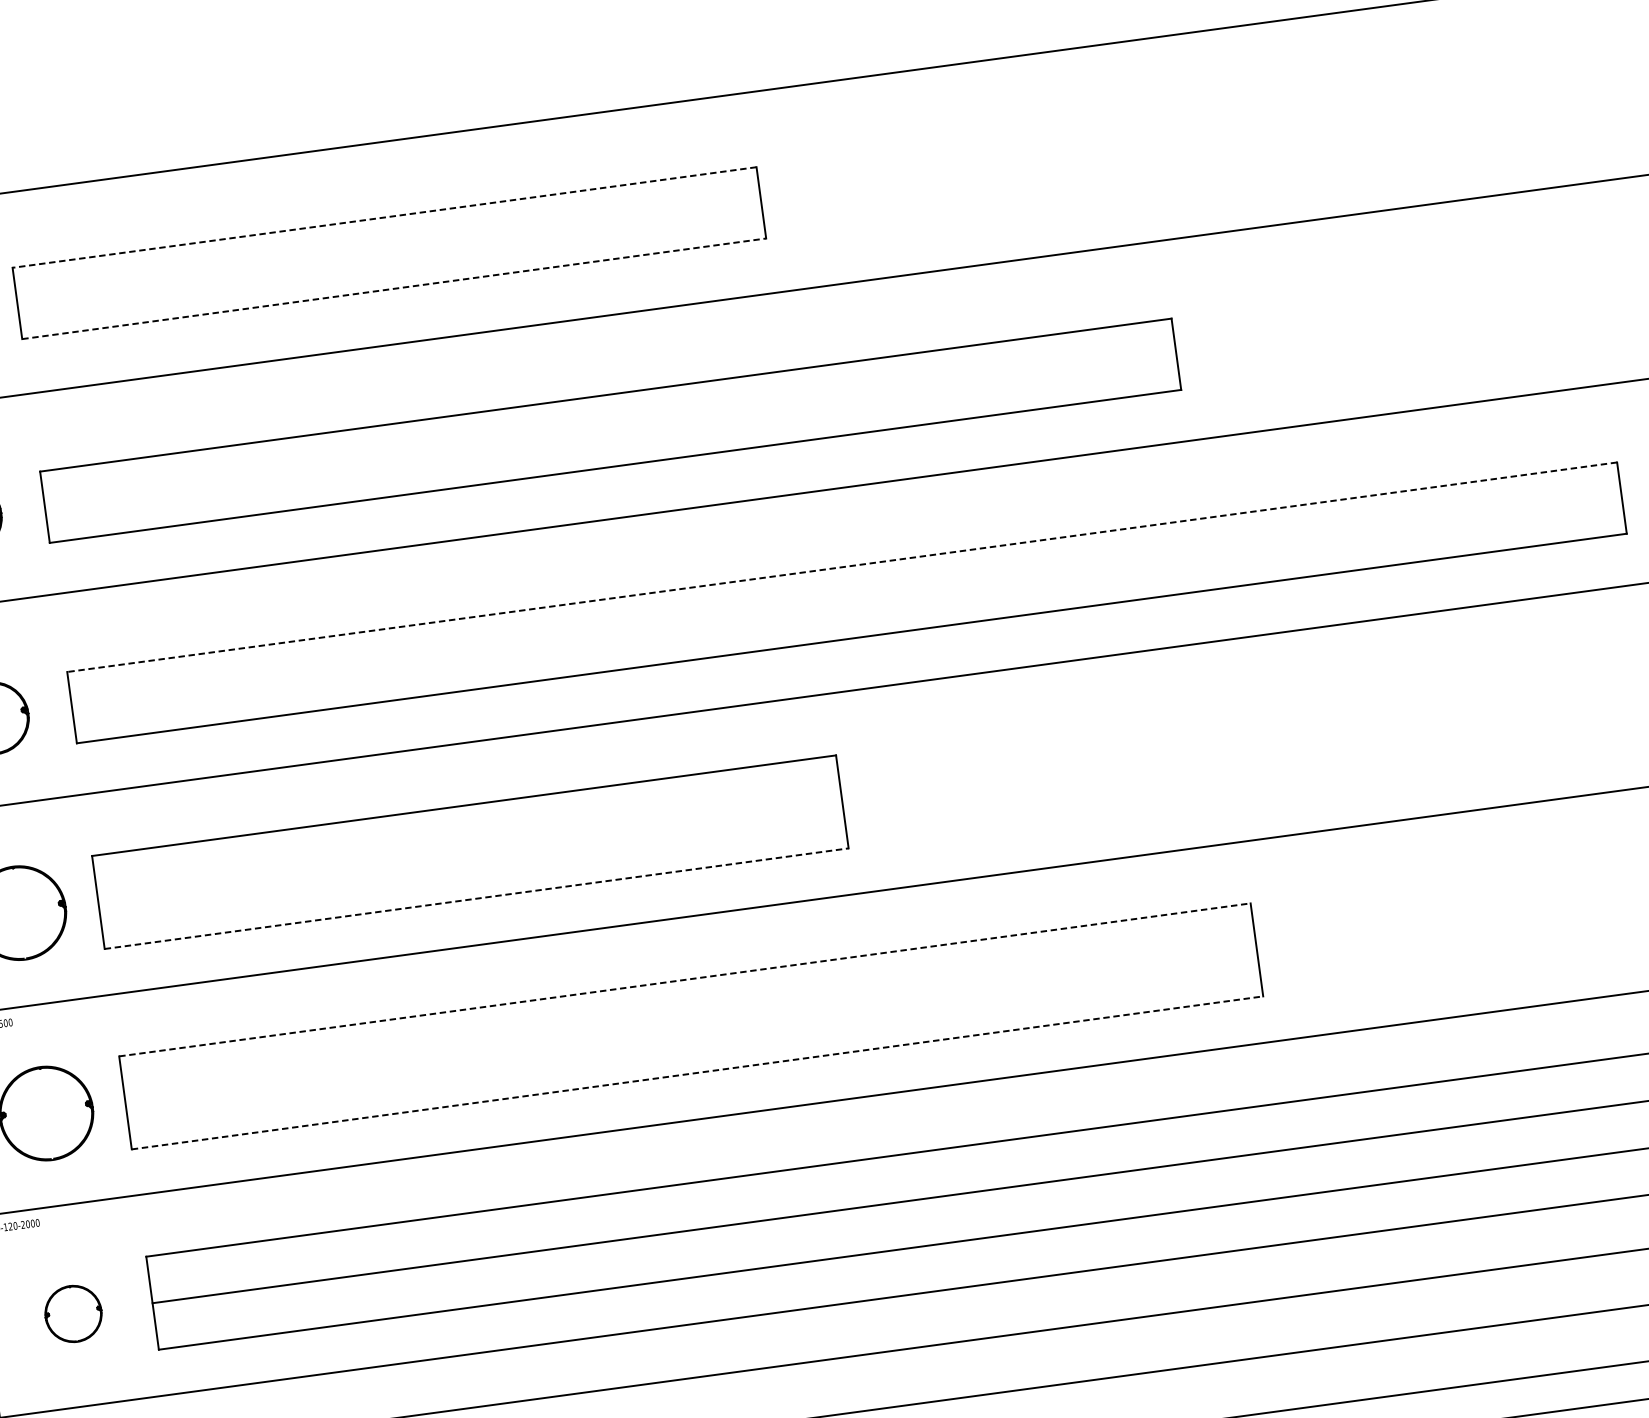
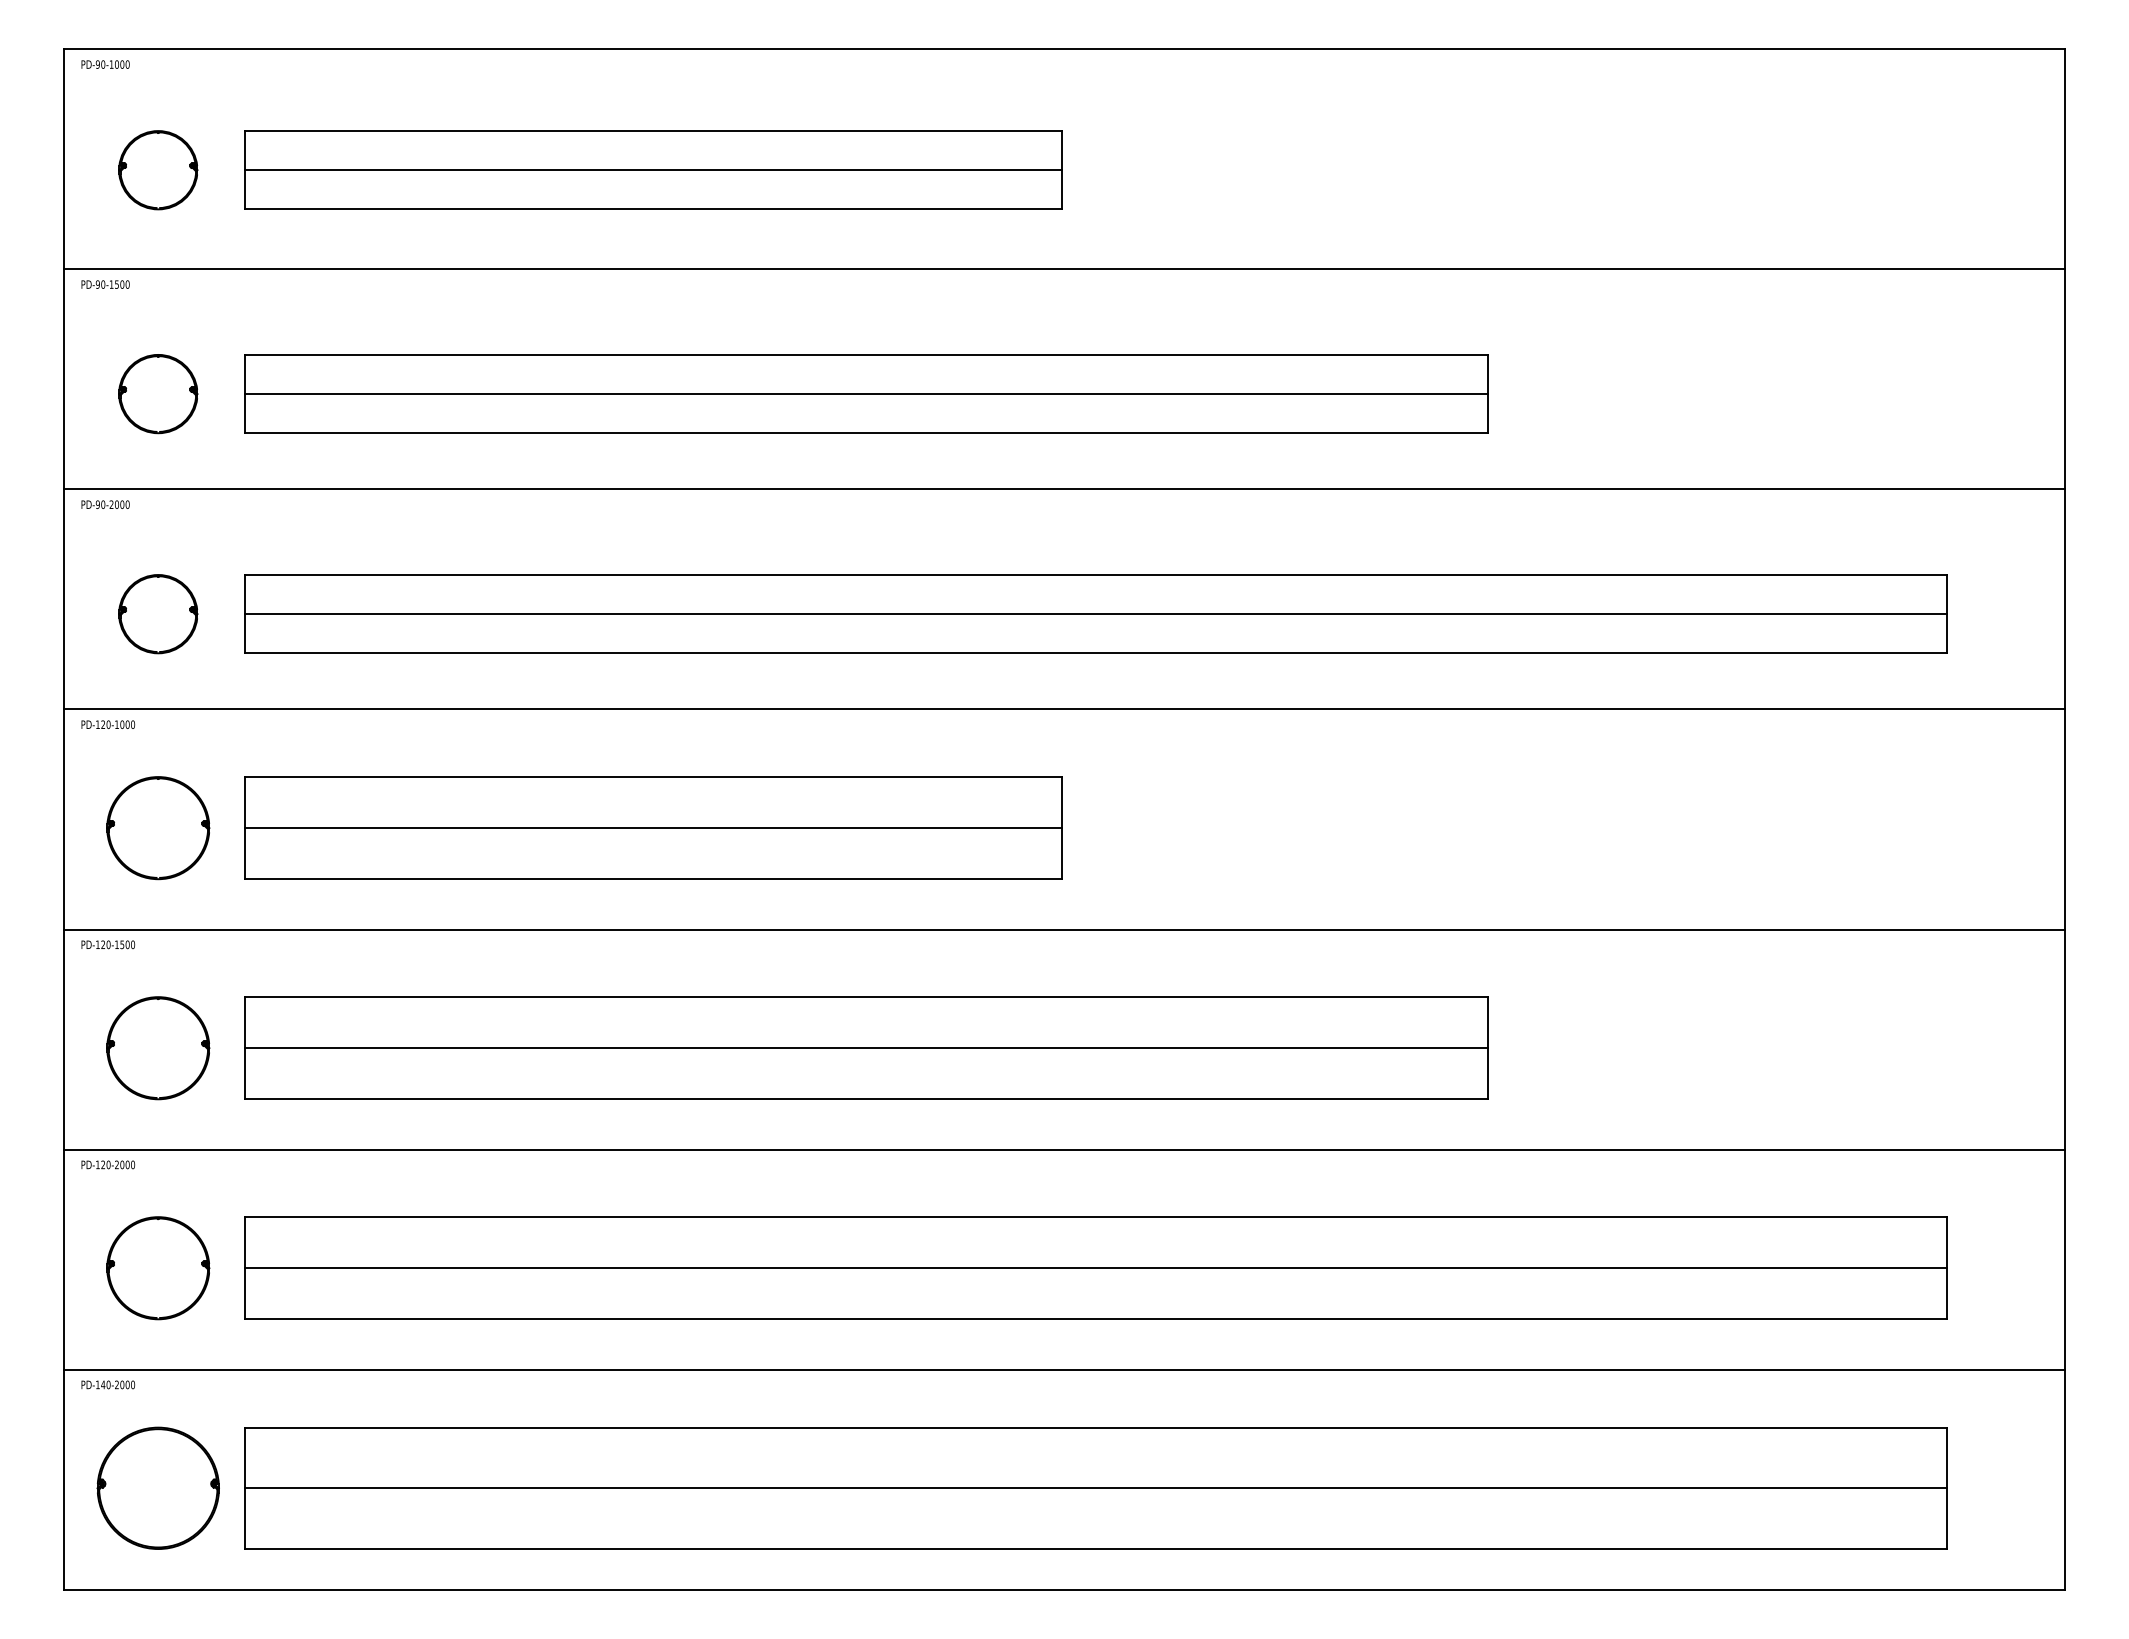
line: (384, 217) -> (653, 131), dashed -> solid
line: (389, 253) -> (653, 170), added
line: (394, 288) -> (653, 209), dashed -> solid
line: (610, 431) -> (866, 394), added
line: (841, 567) -> (1095, 575), dashed -> solid
line: (847, 603) -> (1096, 614), added
line: (470, 852) -> (653, 828), added
line: (476, 898) -> (653, 879), dashed -> solid
line: (685, 980) -> (867, 997), dashed -> solid
line: (691, 1026) -> (866, 1048), added
line: (698, 1072) -> (867, 1099), dashed -> solid
part: (73, 1314) -> (158, 1268), size x1.67

